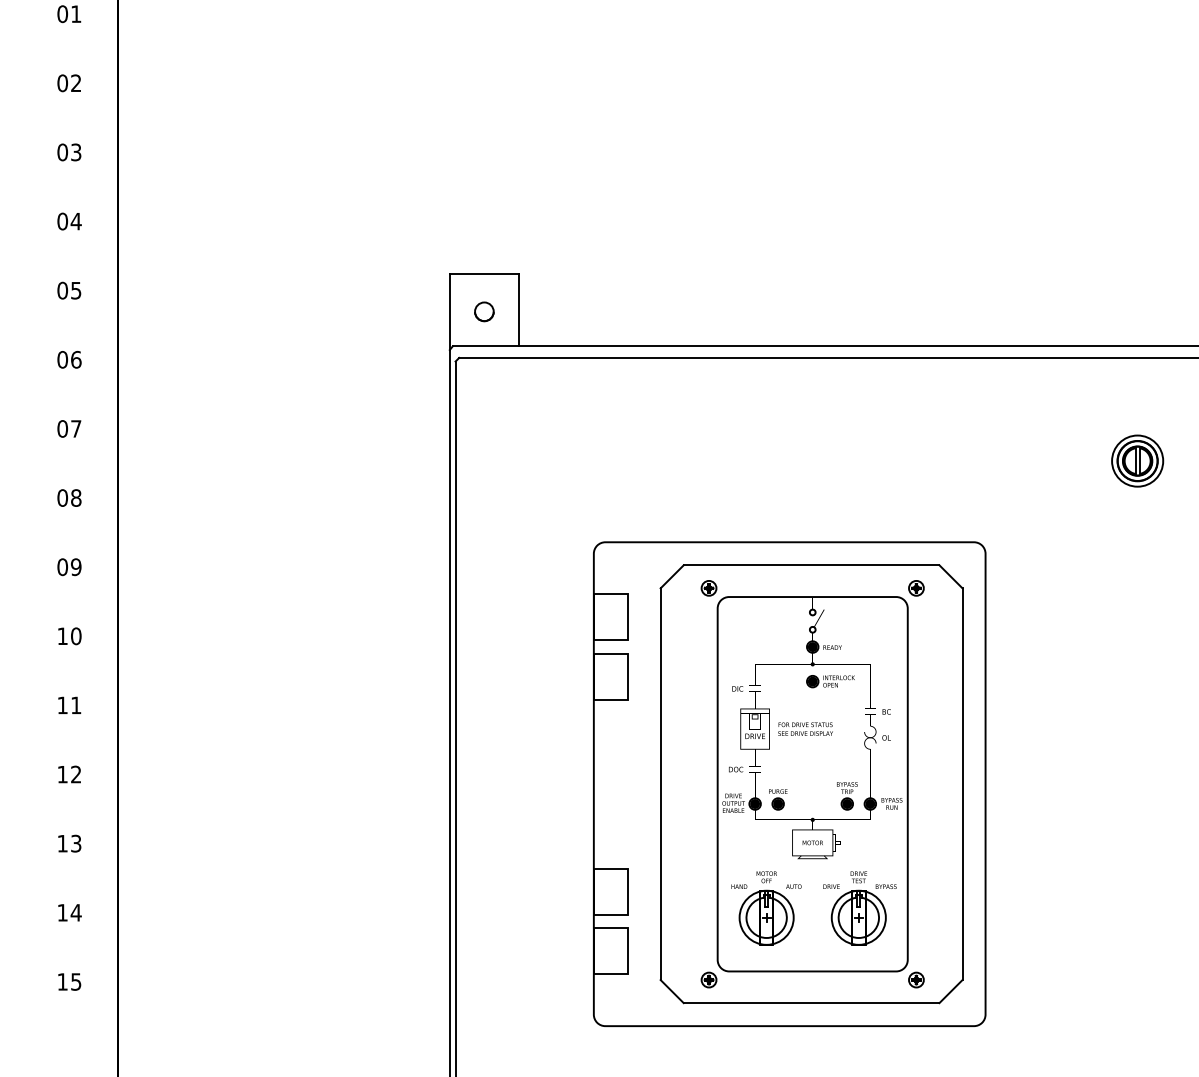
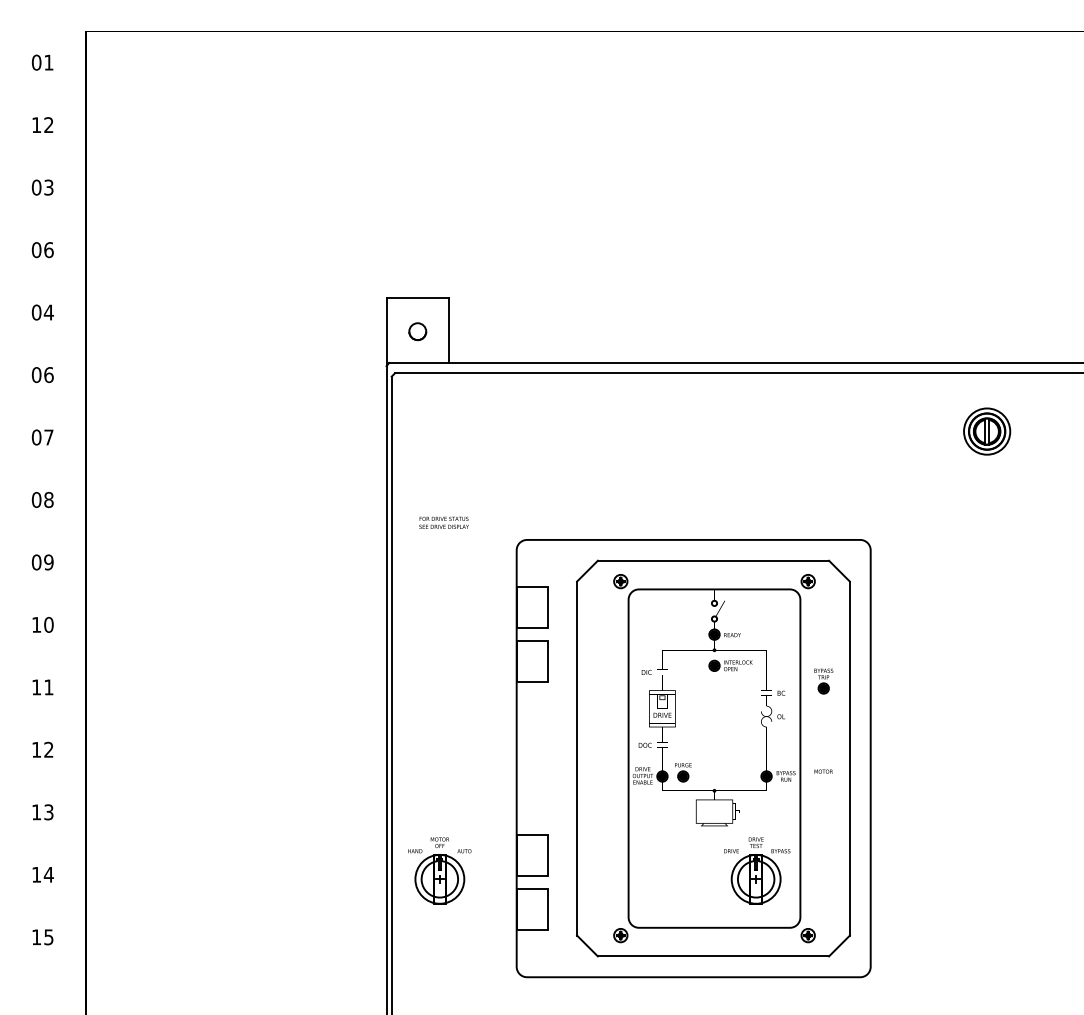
text: (62, 83) -> (36, 125), 02 -> 12
text: (75, 222) -> (48, 250), 04 -> 06
text: (75, 290) -> (48, 312), 05 -> 04
part: (1138, 461) -> (987, 431), moved
text: (804, 728) -> (443, 522), moved
part: (847, 796) -> (823, 681), moved
text: (812, 842) -> (823, 771), moved
part: (766, 908) -> (439, 870), moved

